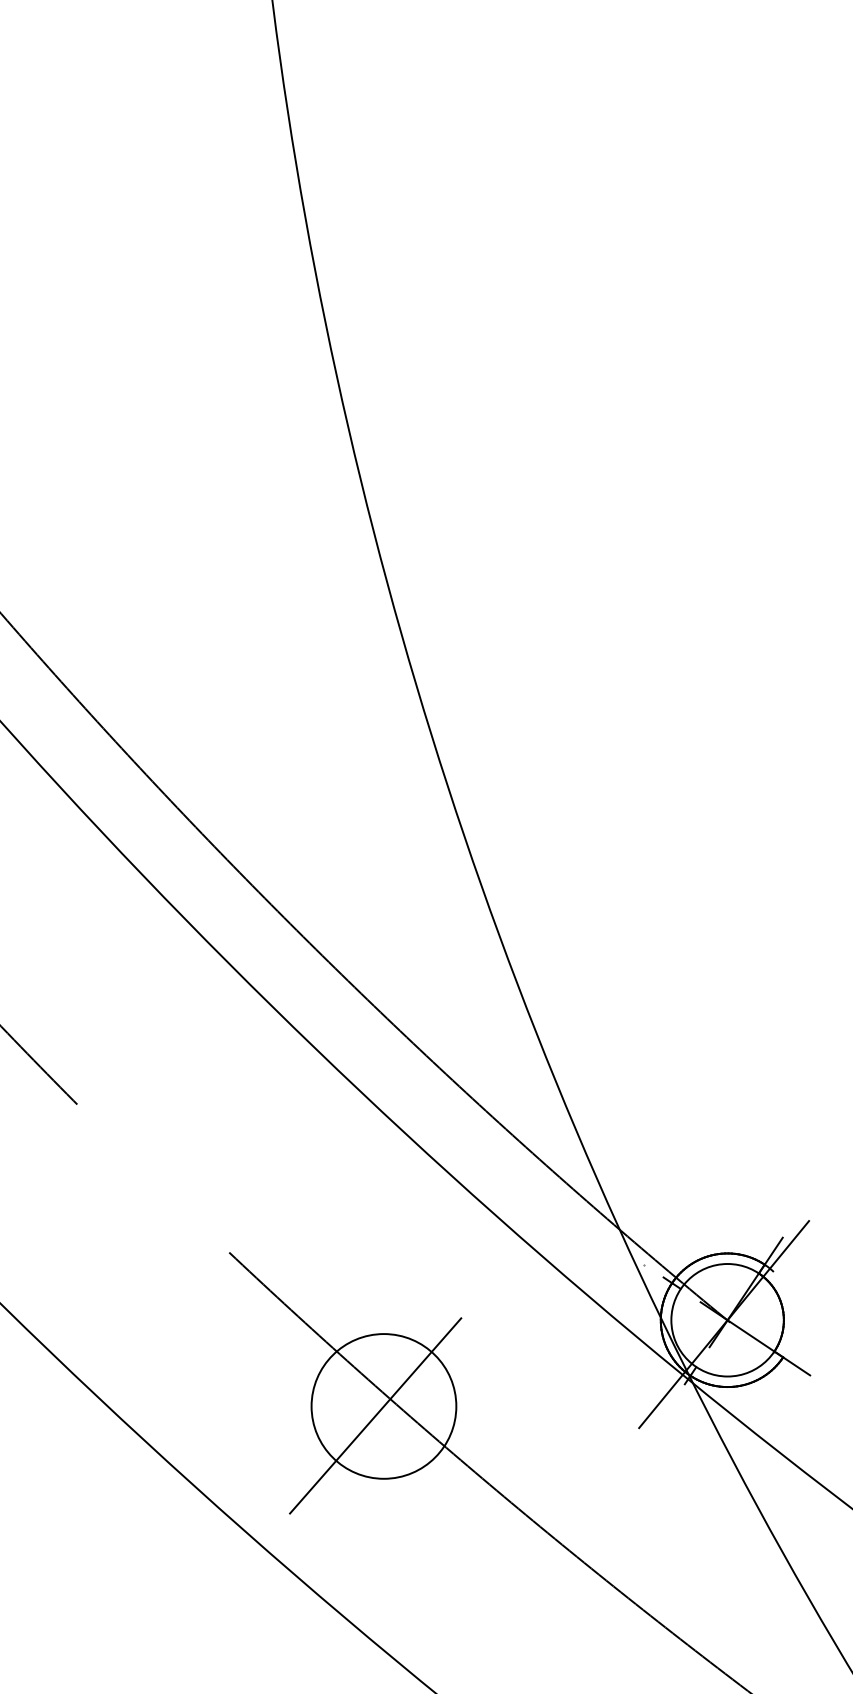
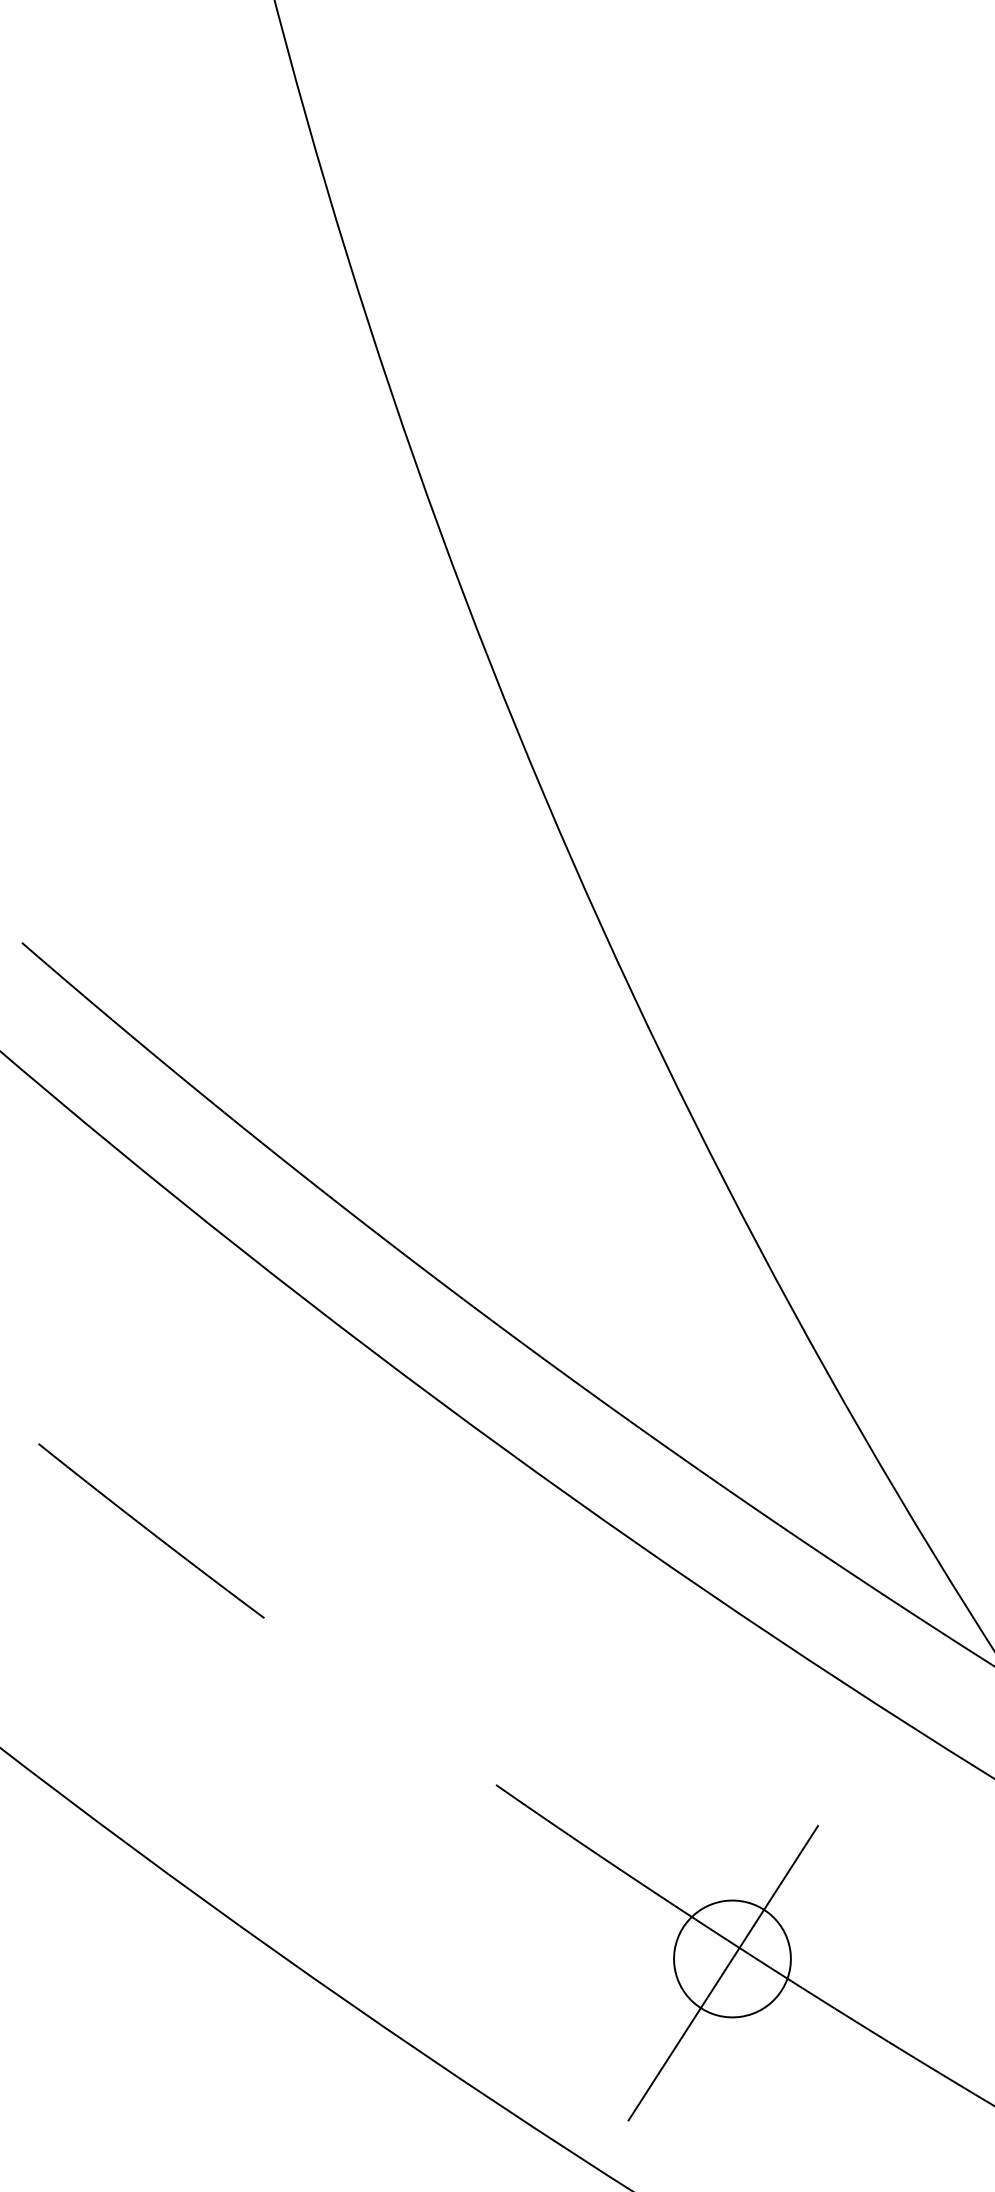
circle: (383, 1406) -> (731, 1959), size x0.6

